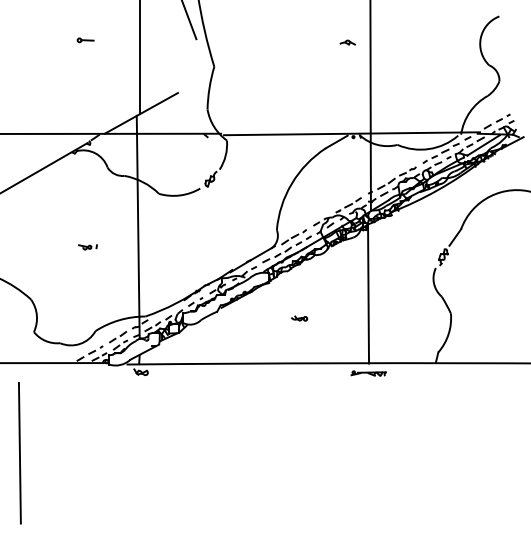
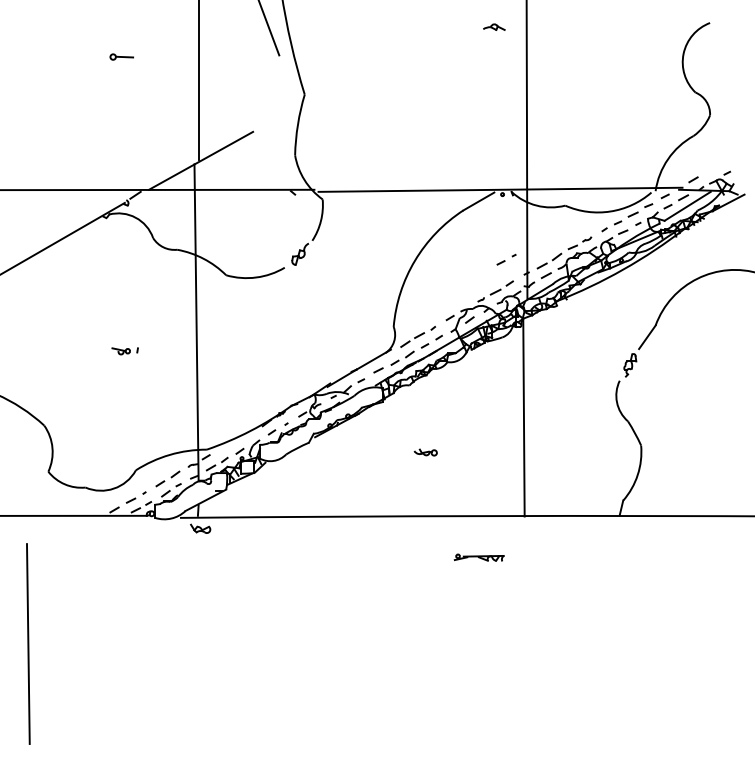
part: (347, 42) -> (494, 26), moved
part: (503, 118) -> (506, 259), moved
part: (368, 373) -> (478, 557), moved

